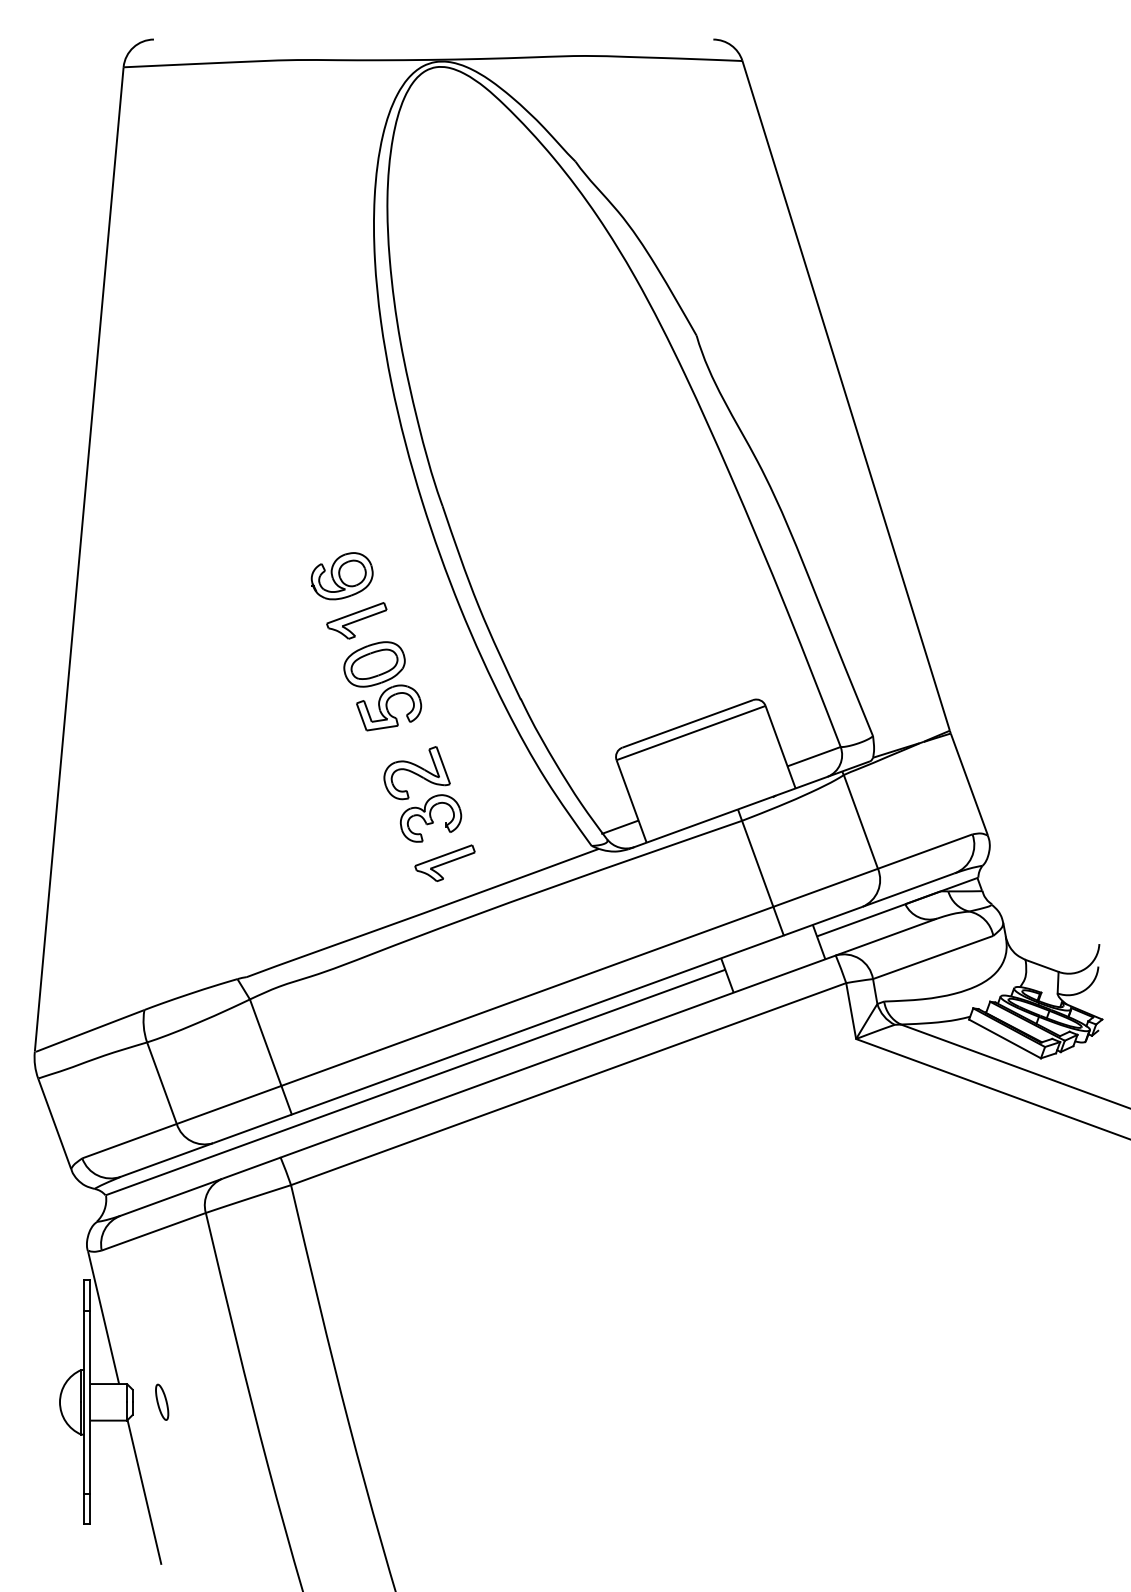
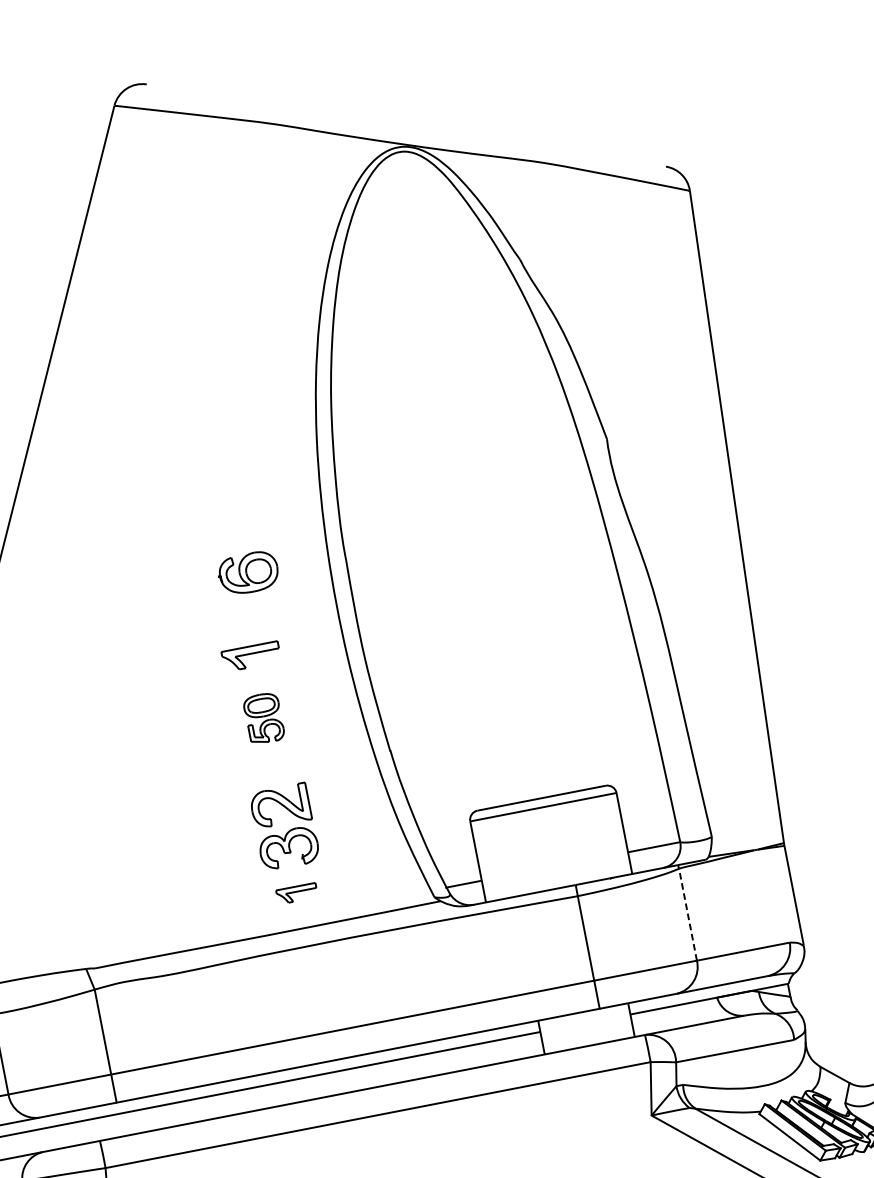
part: (341, 576) -> (247, 572), moved
part: (382, 686) -> (263, 718), size x0.6
line: (860, 821) -> (687, 914), solid -> dashed
part: (444, 862) -> (295, 891), size x0.7

